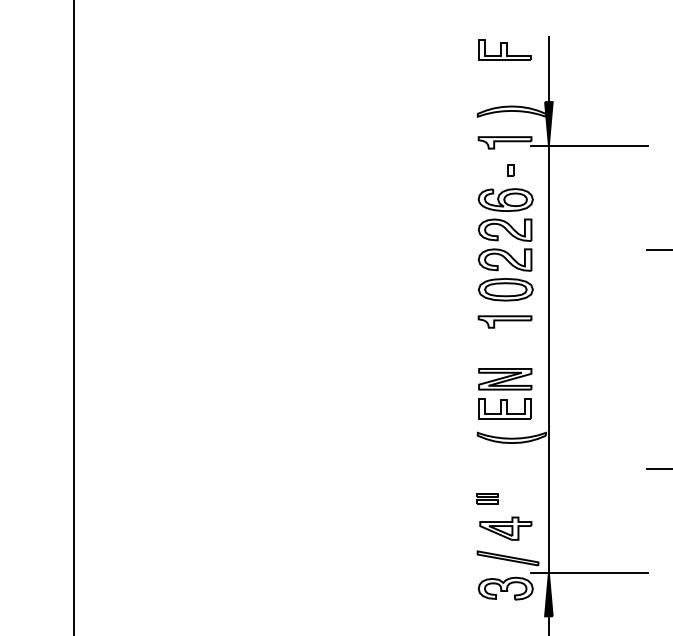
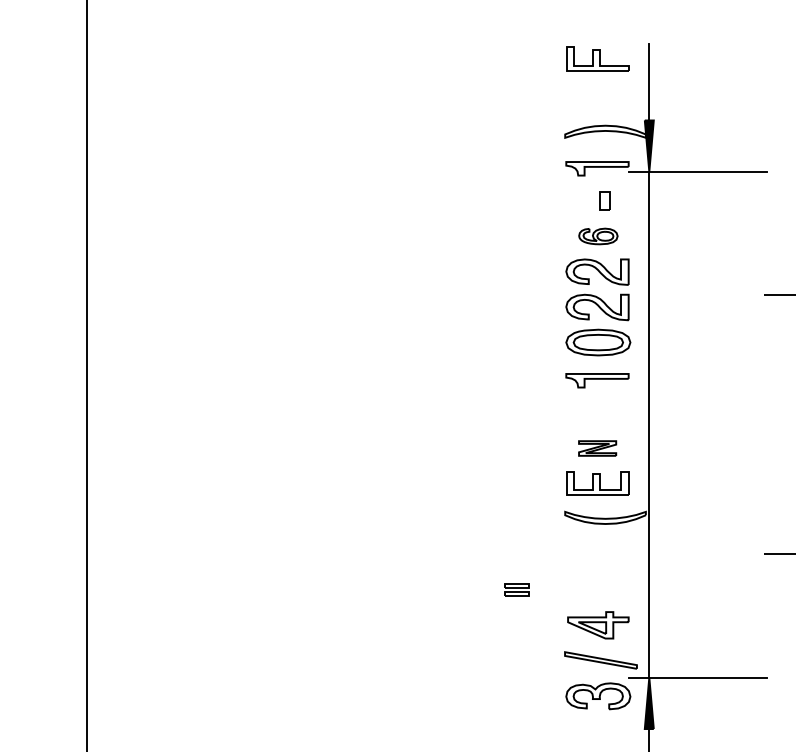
part: (511, 170) -> (604, 201), size x1.4
part: (505, 200) -> (598, 236), size x0.6
part: (505, 379) -> (597, 448), size x0.6
part: (487, 498) -> (516, 589), moved

